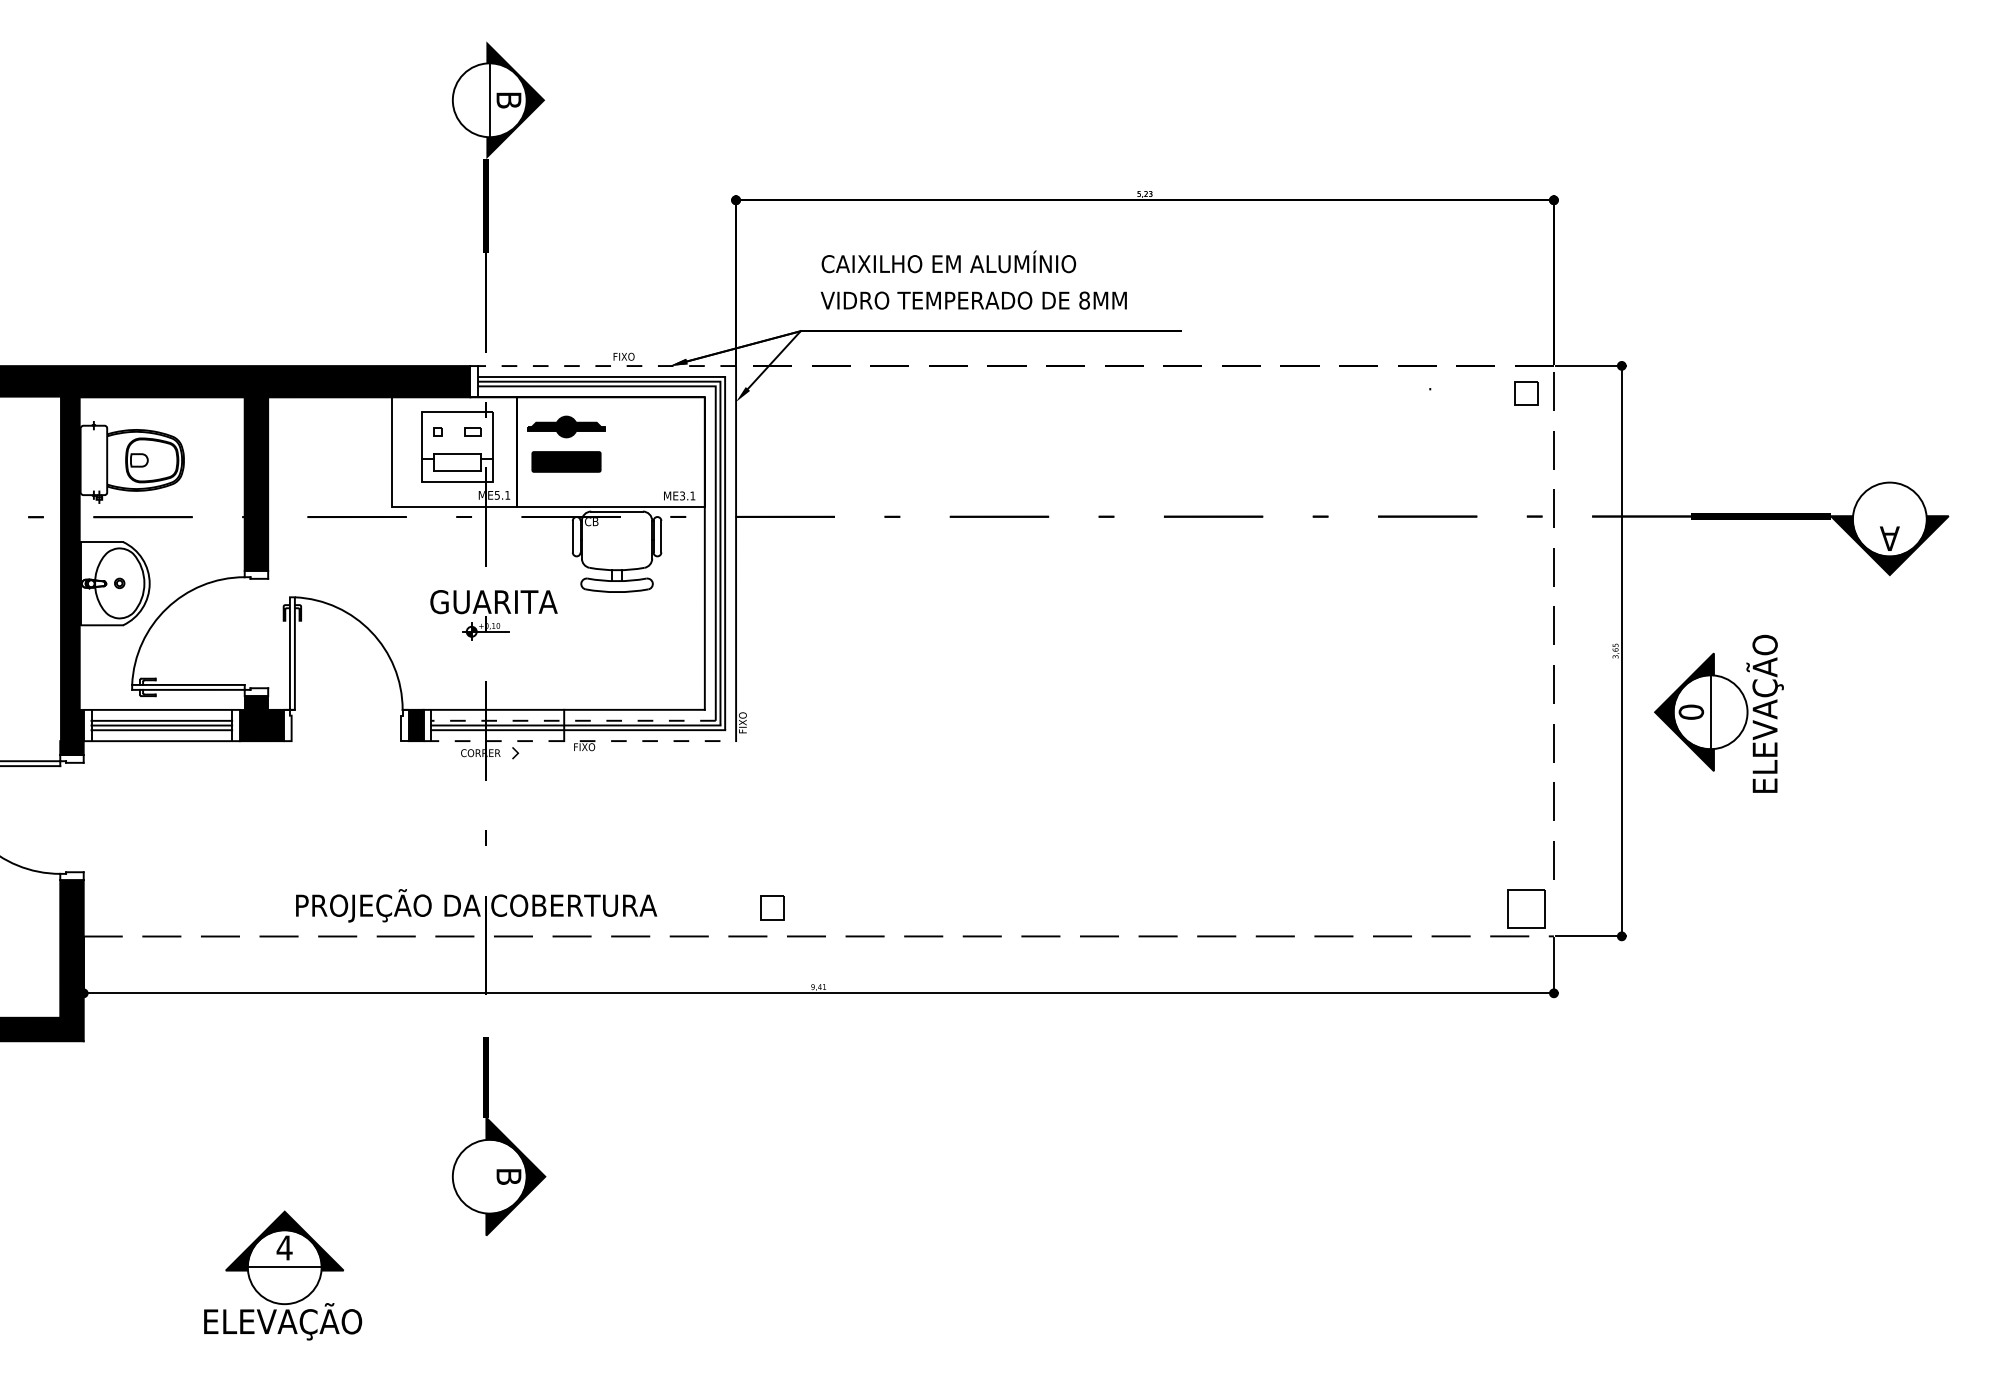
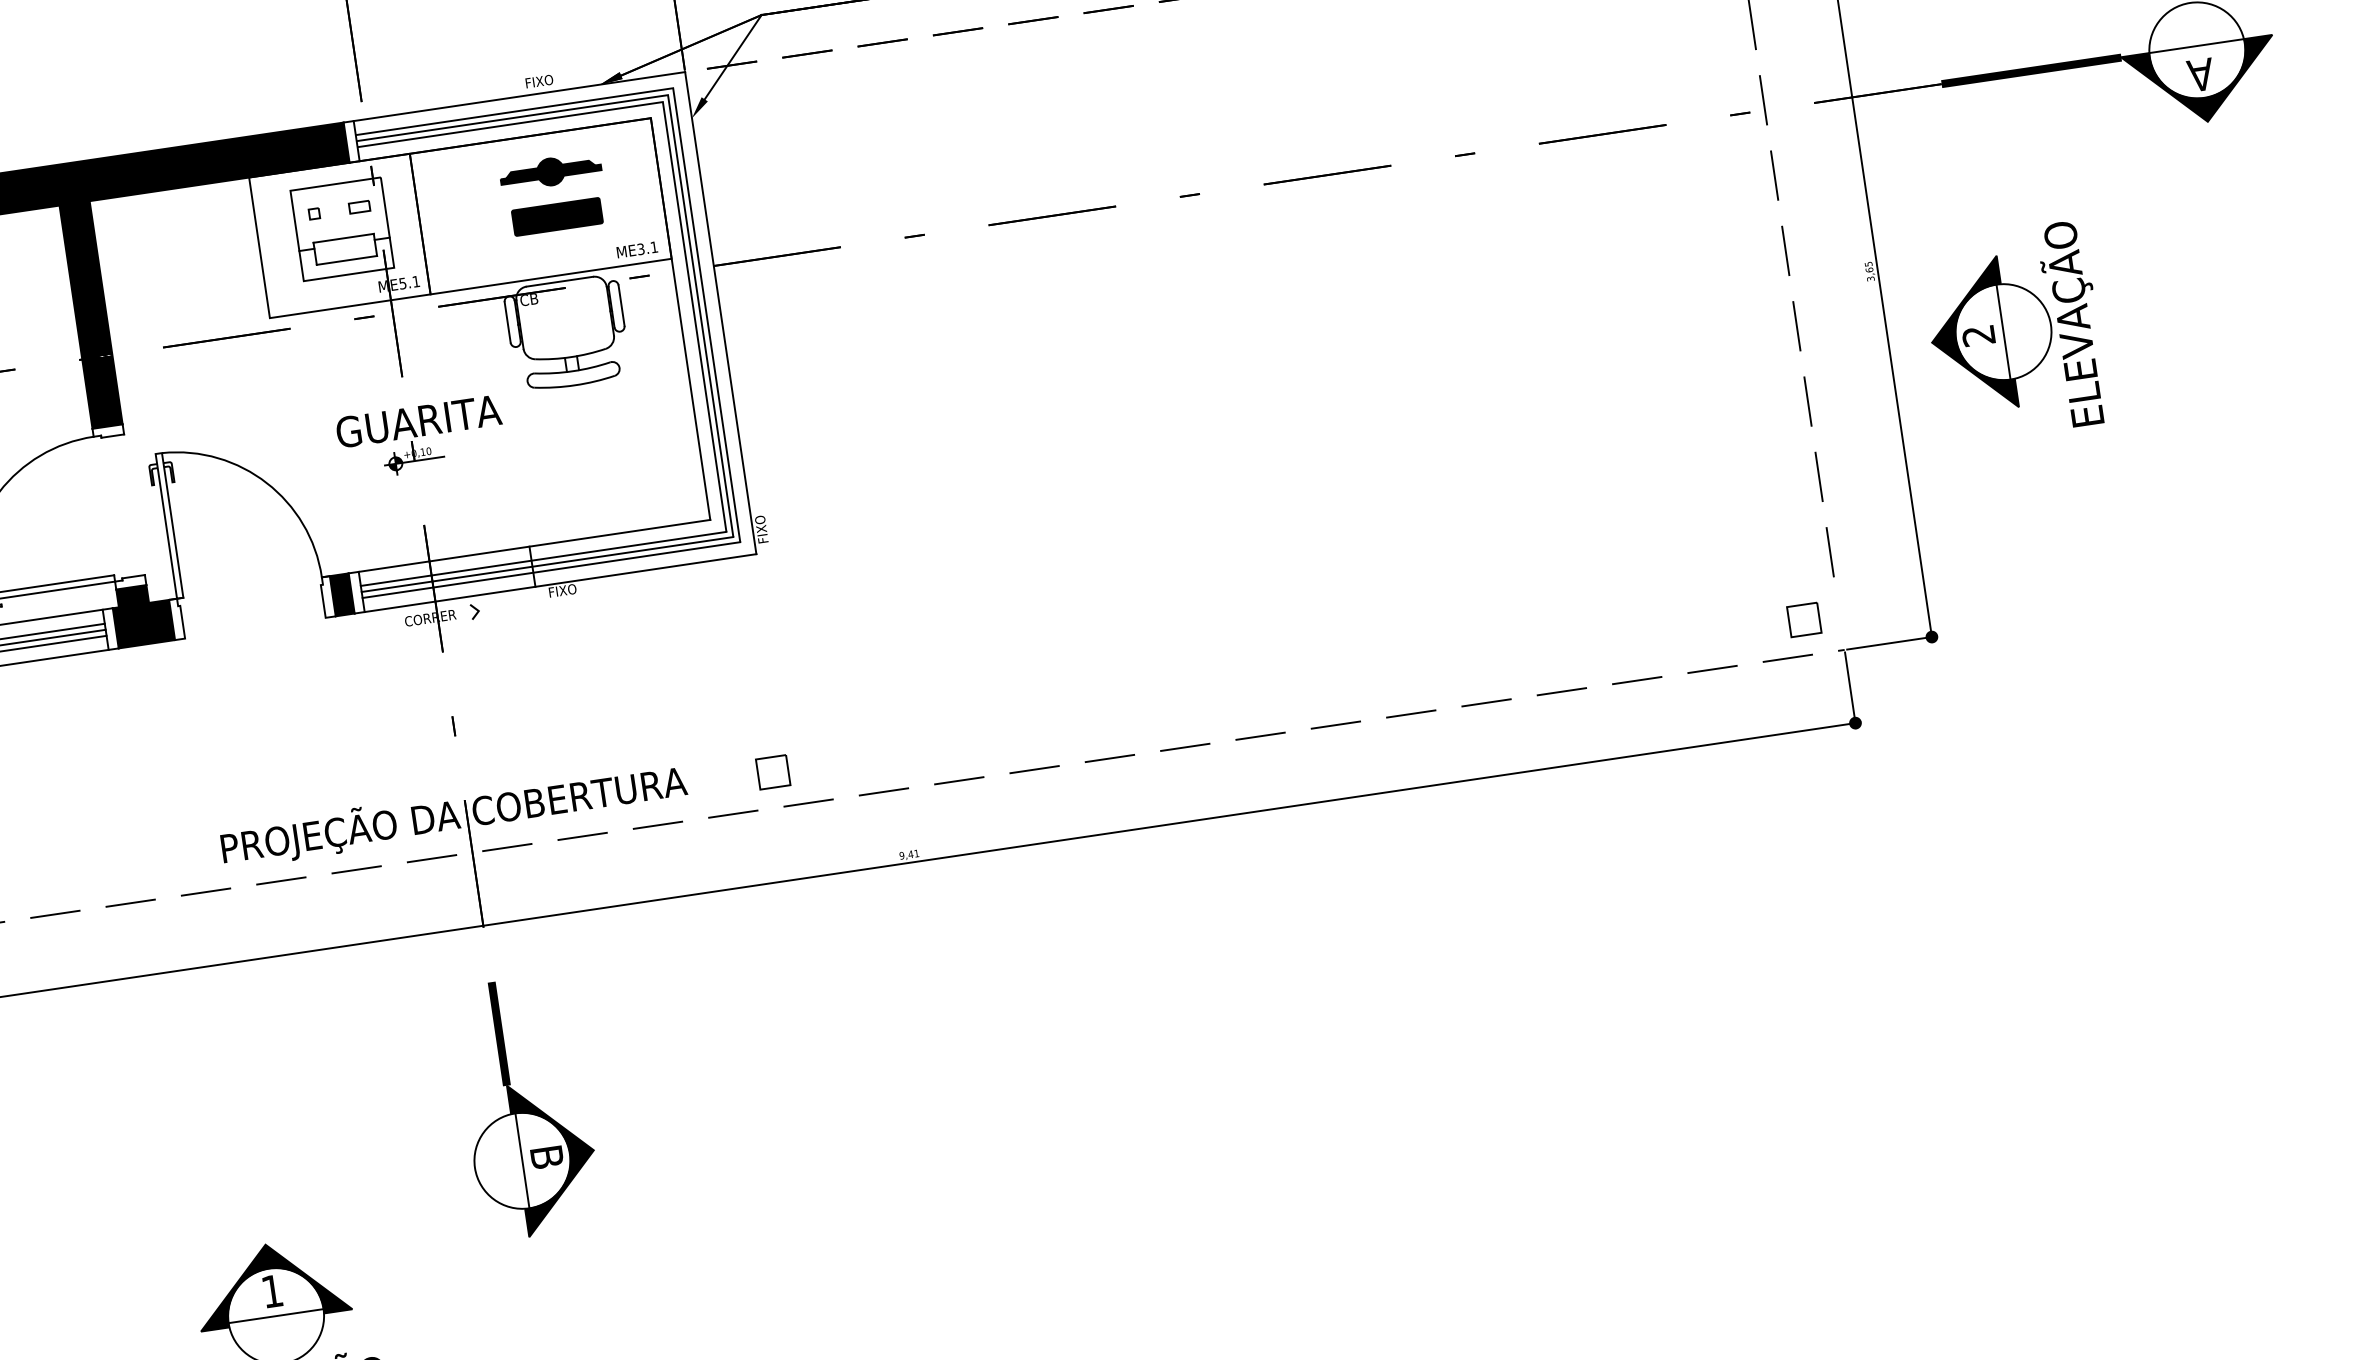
line: (603, 366) -> (514, 97), dashed -> solid
part: (566, 443) -> (553, 193), moved
line: (1889, 516) -> (2196, 46), added
text: (1691, 711) -> (1978, 334), 0 -> 2
line: (573, 720) -> (543, 558), dashed -> solid
line: (580, 741) -> (556, 584), dashed -> solid
part: (772, 907) -> (773, 771), moved
part: (1526, 908) -> (1804, 619), size x0.62
line: (489, 1176) -> (522, 1160), added
text: (284, 1247) -> (272, 1290), 4 -> 1

